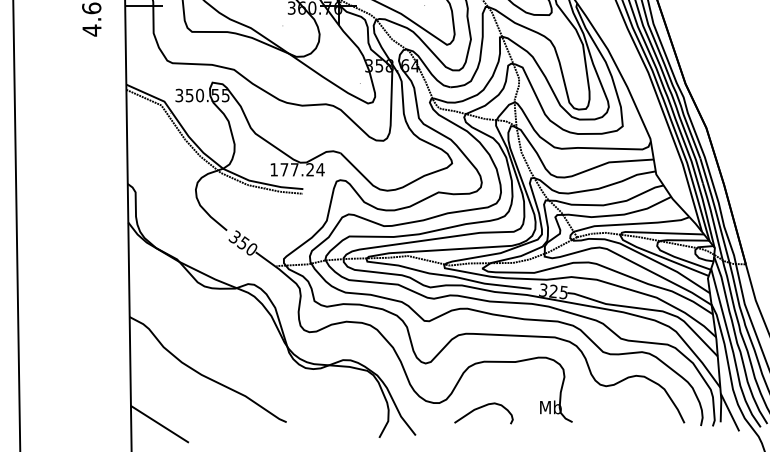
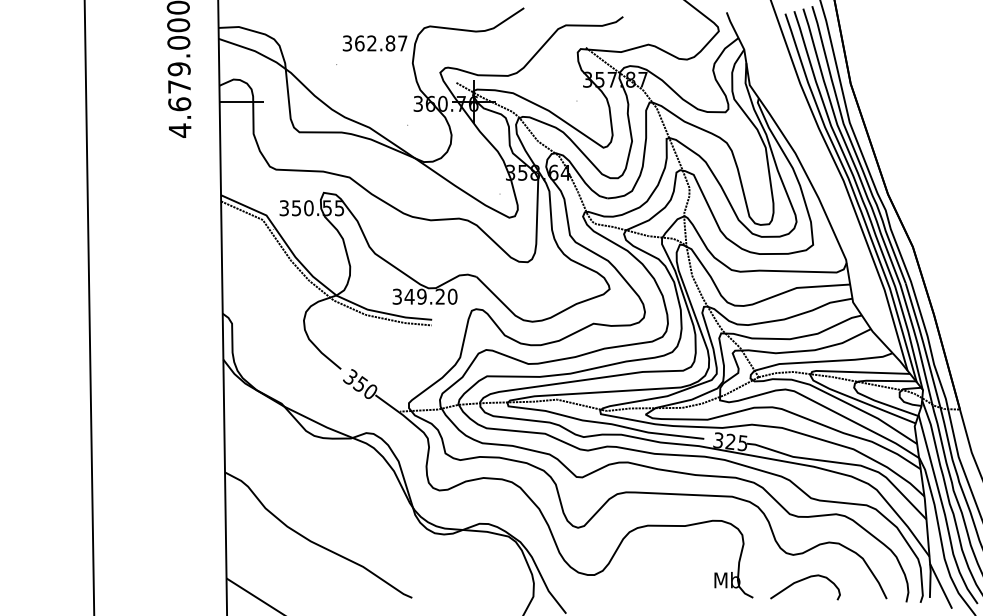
text: (296, 169) -> (424, 296), 177.24 -> 349.20
curve: (480, 408) -> (801, 581), moved

